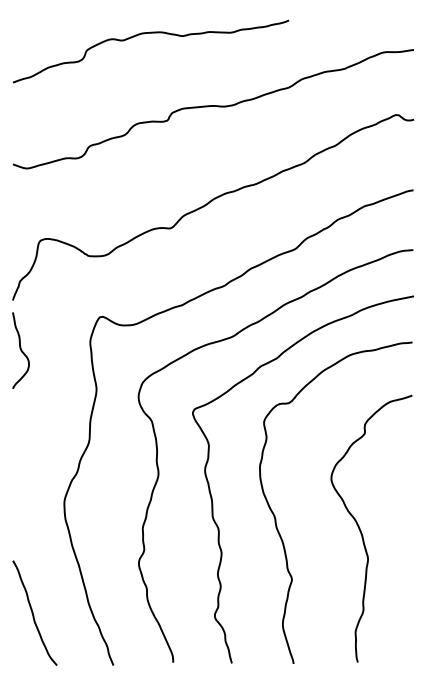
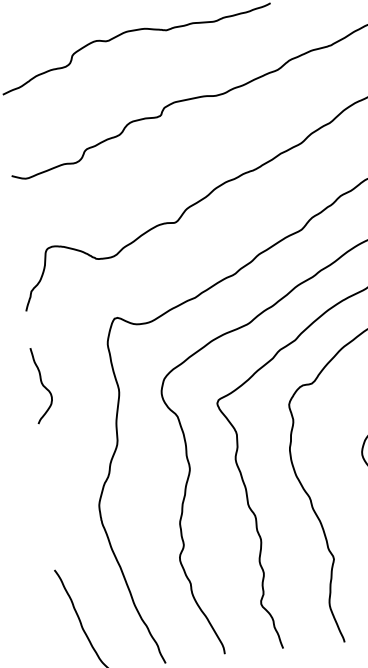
curve: (20, 350) -> (41, 385), moved

